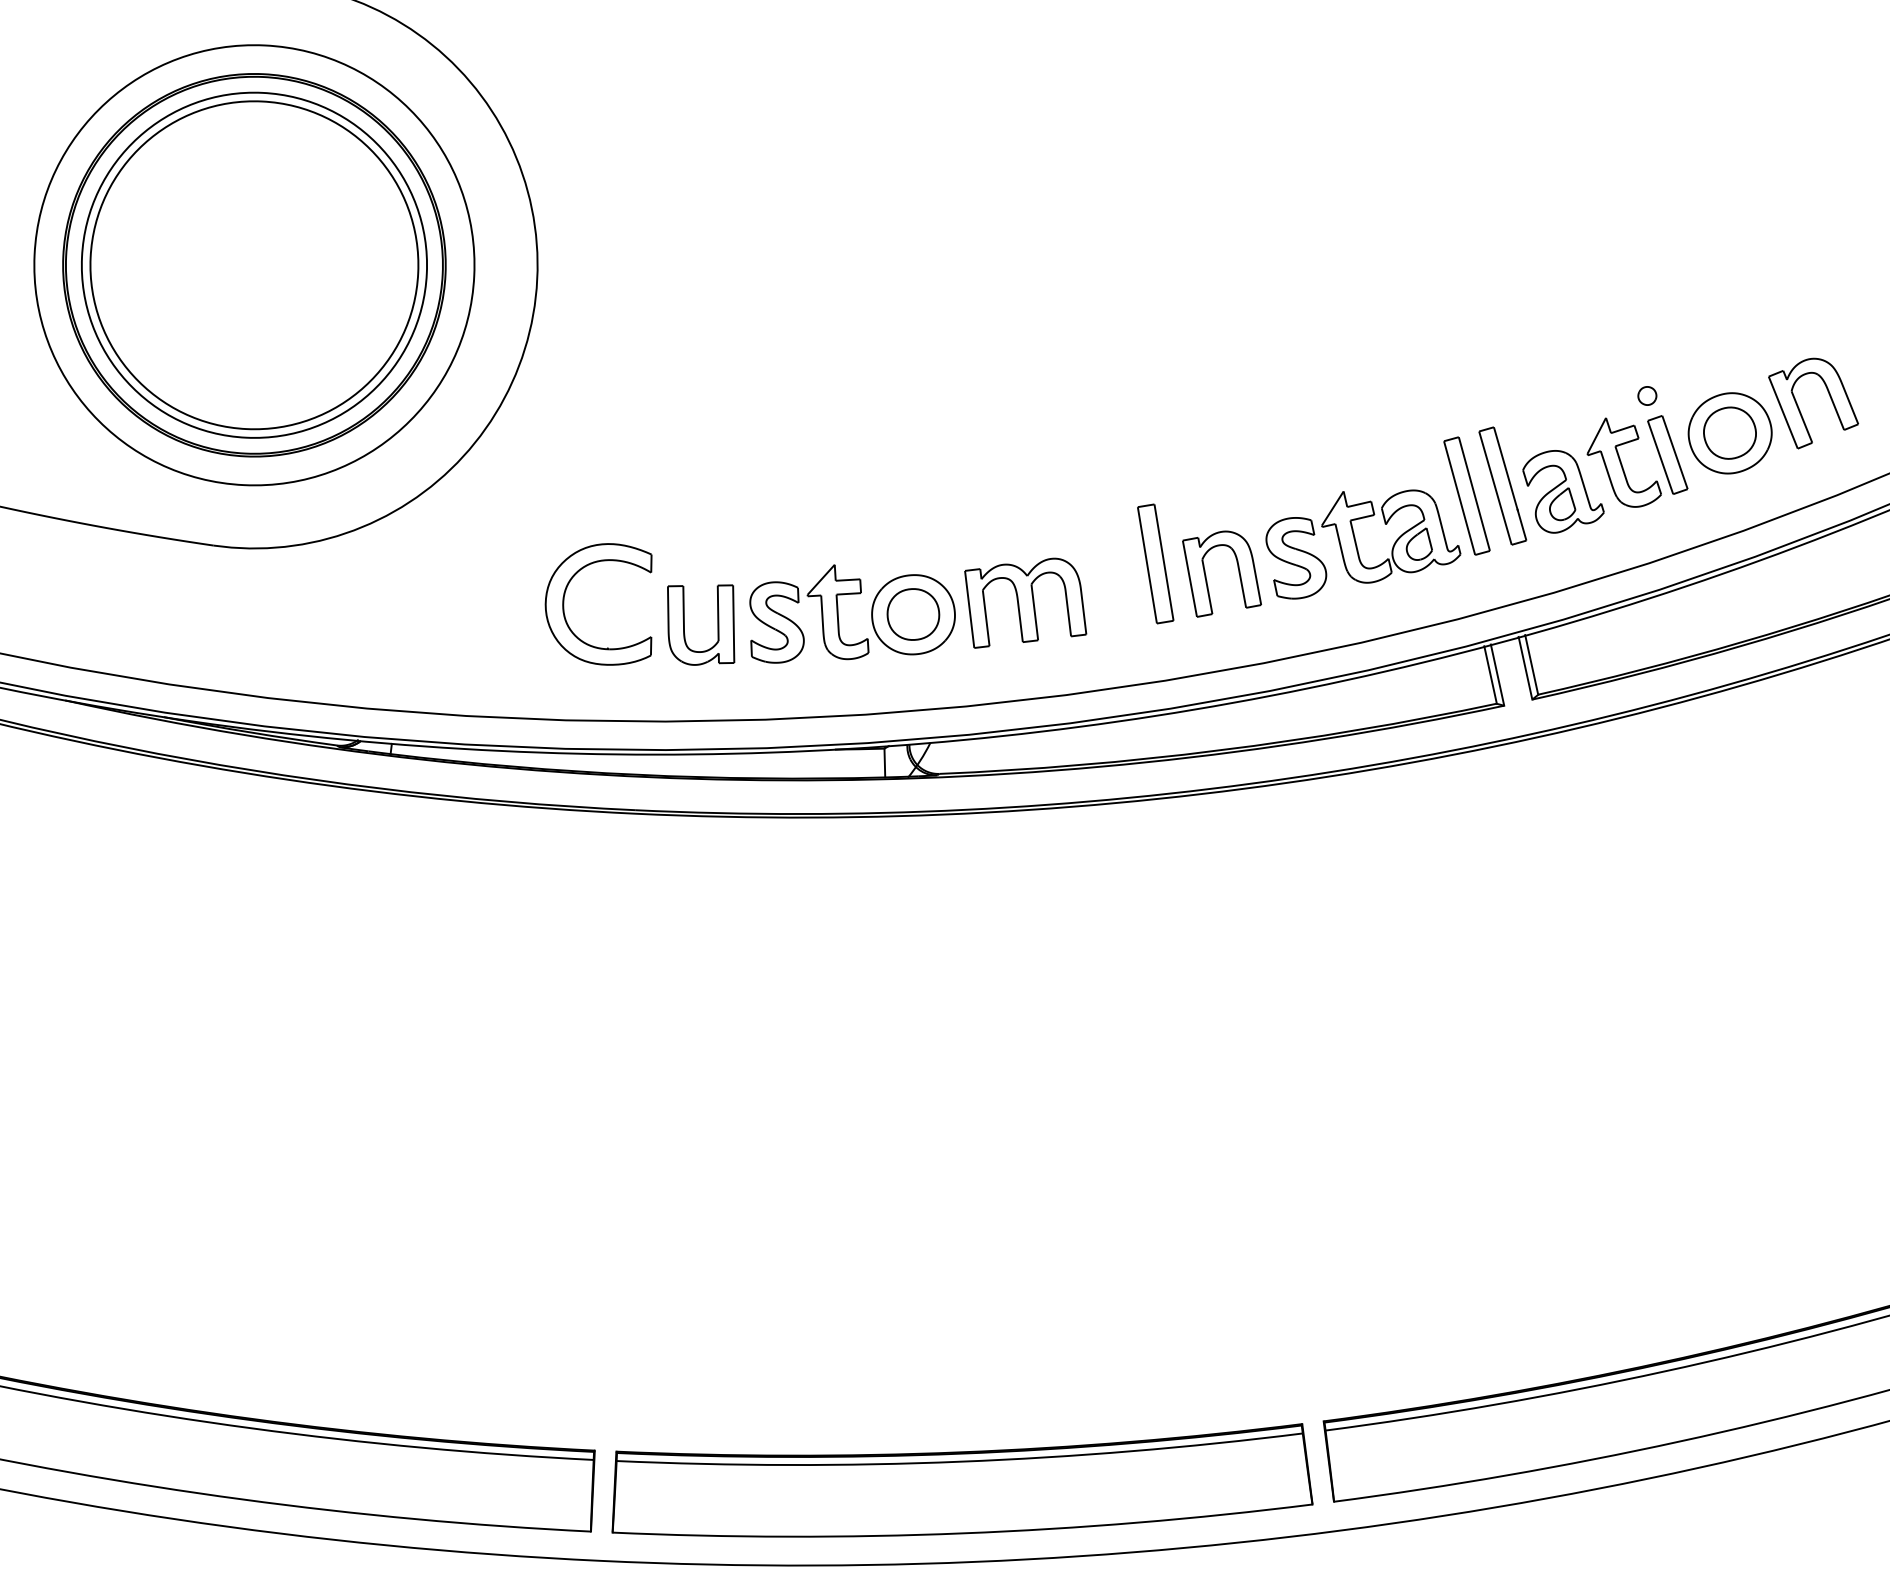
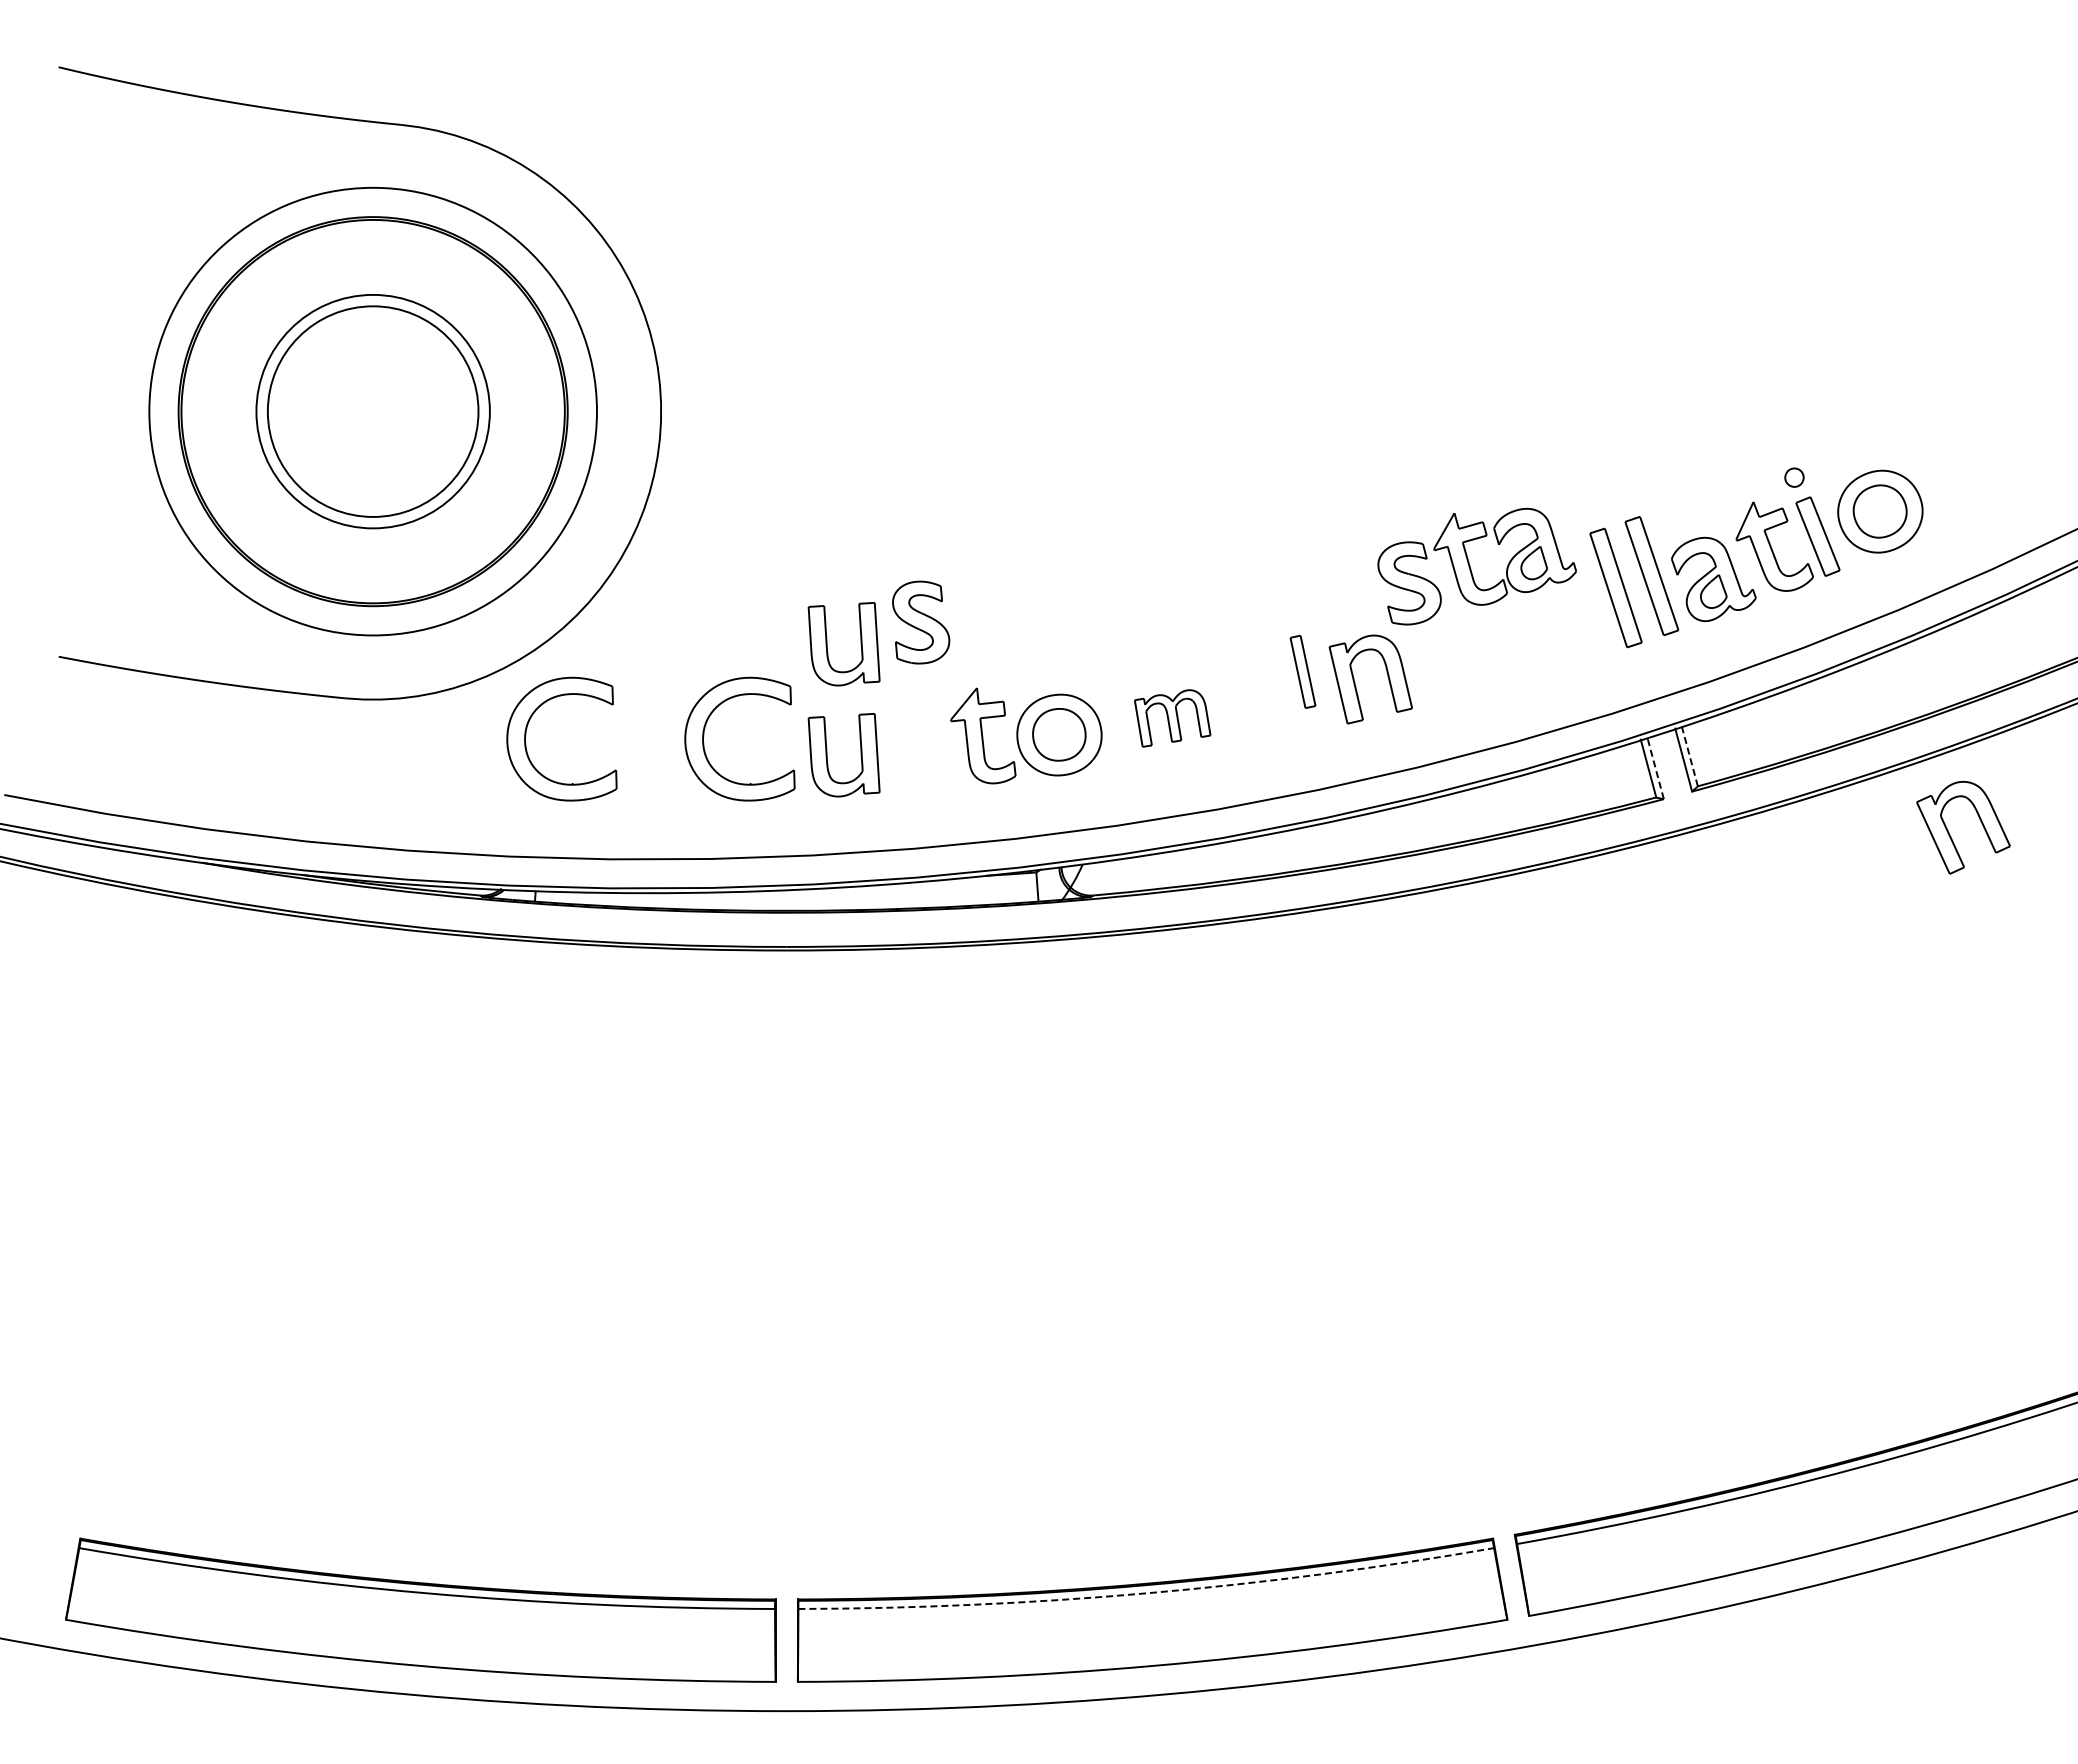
circle: (253, 265) -> (372, 411), size x0.6
circle: (253, 265) -> (372, 411), size x0.7
part: (1800, 409) -> (1950, 834), moved
part: (689, 515) -> (827, 644), added
part: (1362, 544) -> (1476, 566), moved
part: (1155, 563) -> (1302, 671), size x0.6
part: (390, 590) -> (526, 735), added
part: (1025, 603) -> (1172, 718), size x0.6
part: (777, 622) -> (921, 622), moved
line: (1531, 664) -> (1689, 756), solid -> dashed
line: (1497, 675) -> (1655, 768), solid -> dashed
arc: (960, 1461) -> (1147, 1593), solid -> dashed

